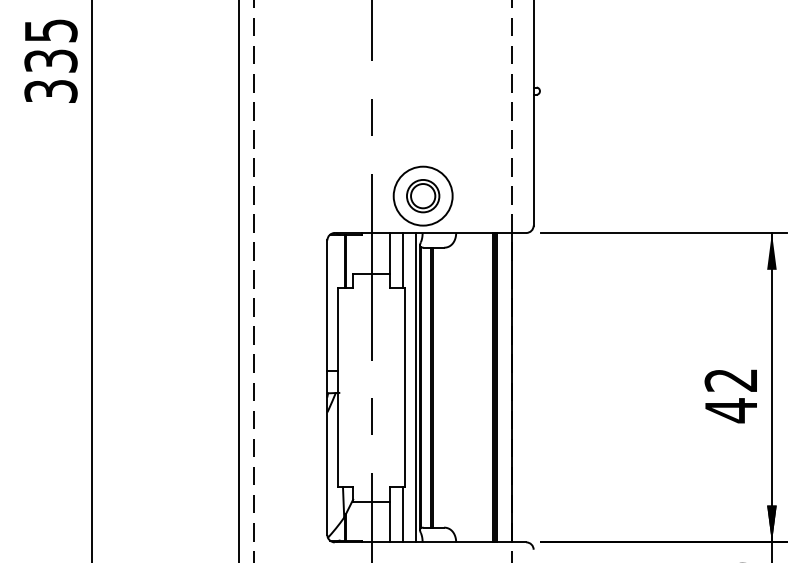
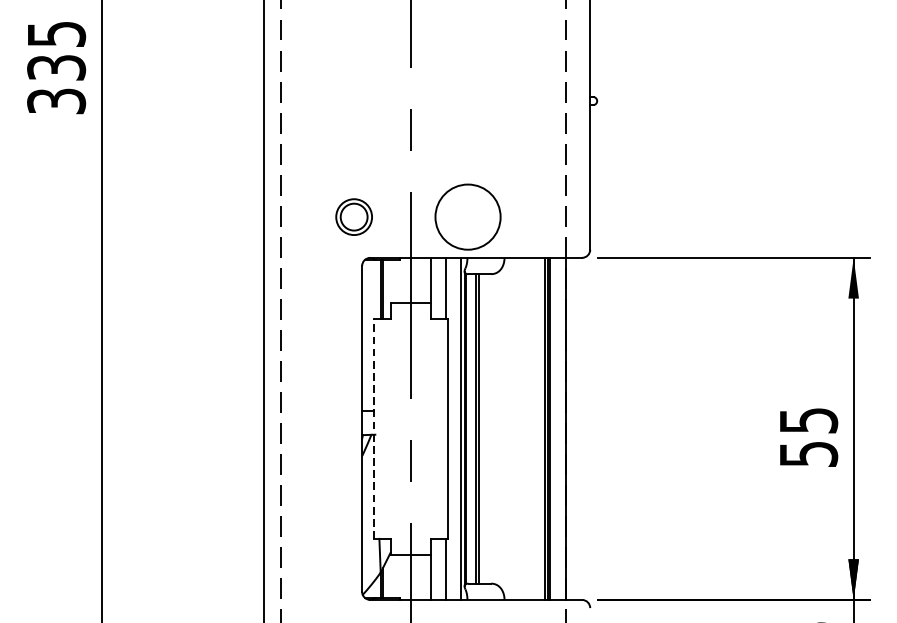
part: (423, 196) -> (354, 217), moved
line: (338, 387) -> (374, 428), solid -> dashed
text: (730, 396) -> (807, 438), 42 -> 55

